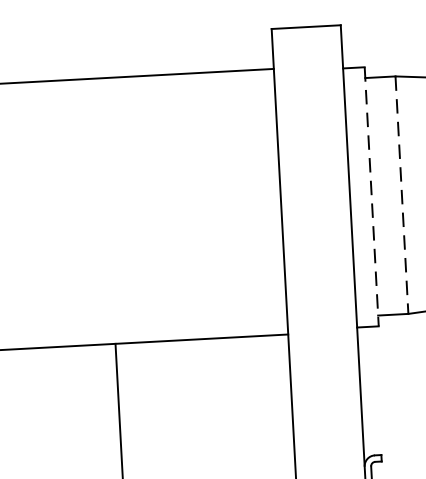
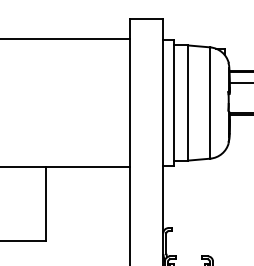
line: (402, 196) -> (188, 103), dashed -> solid
line: (371, 197) -> (173, 103), dashed -> solid

